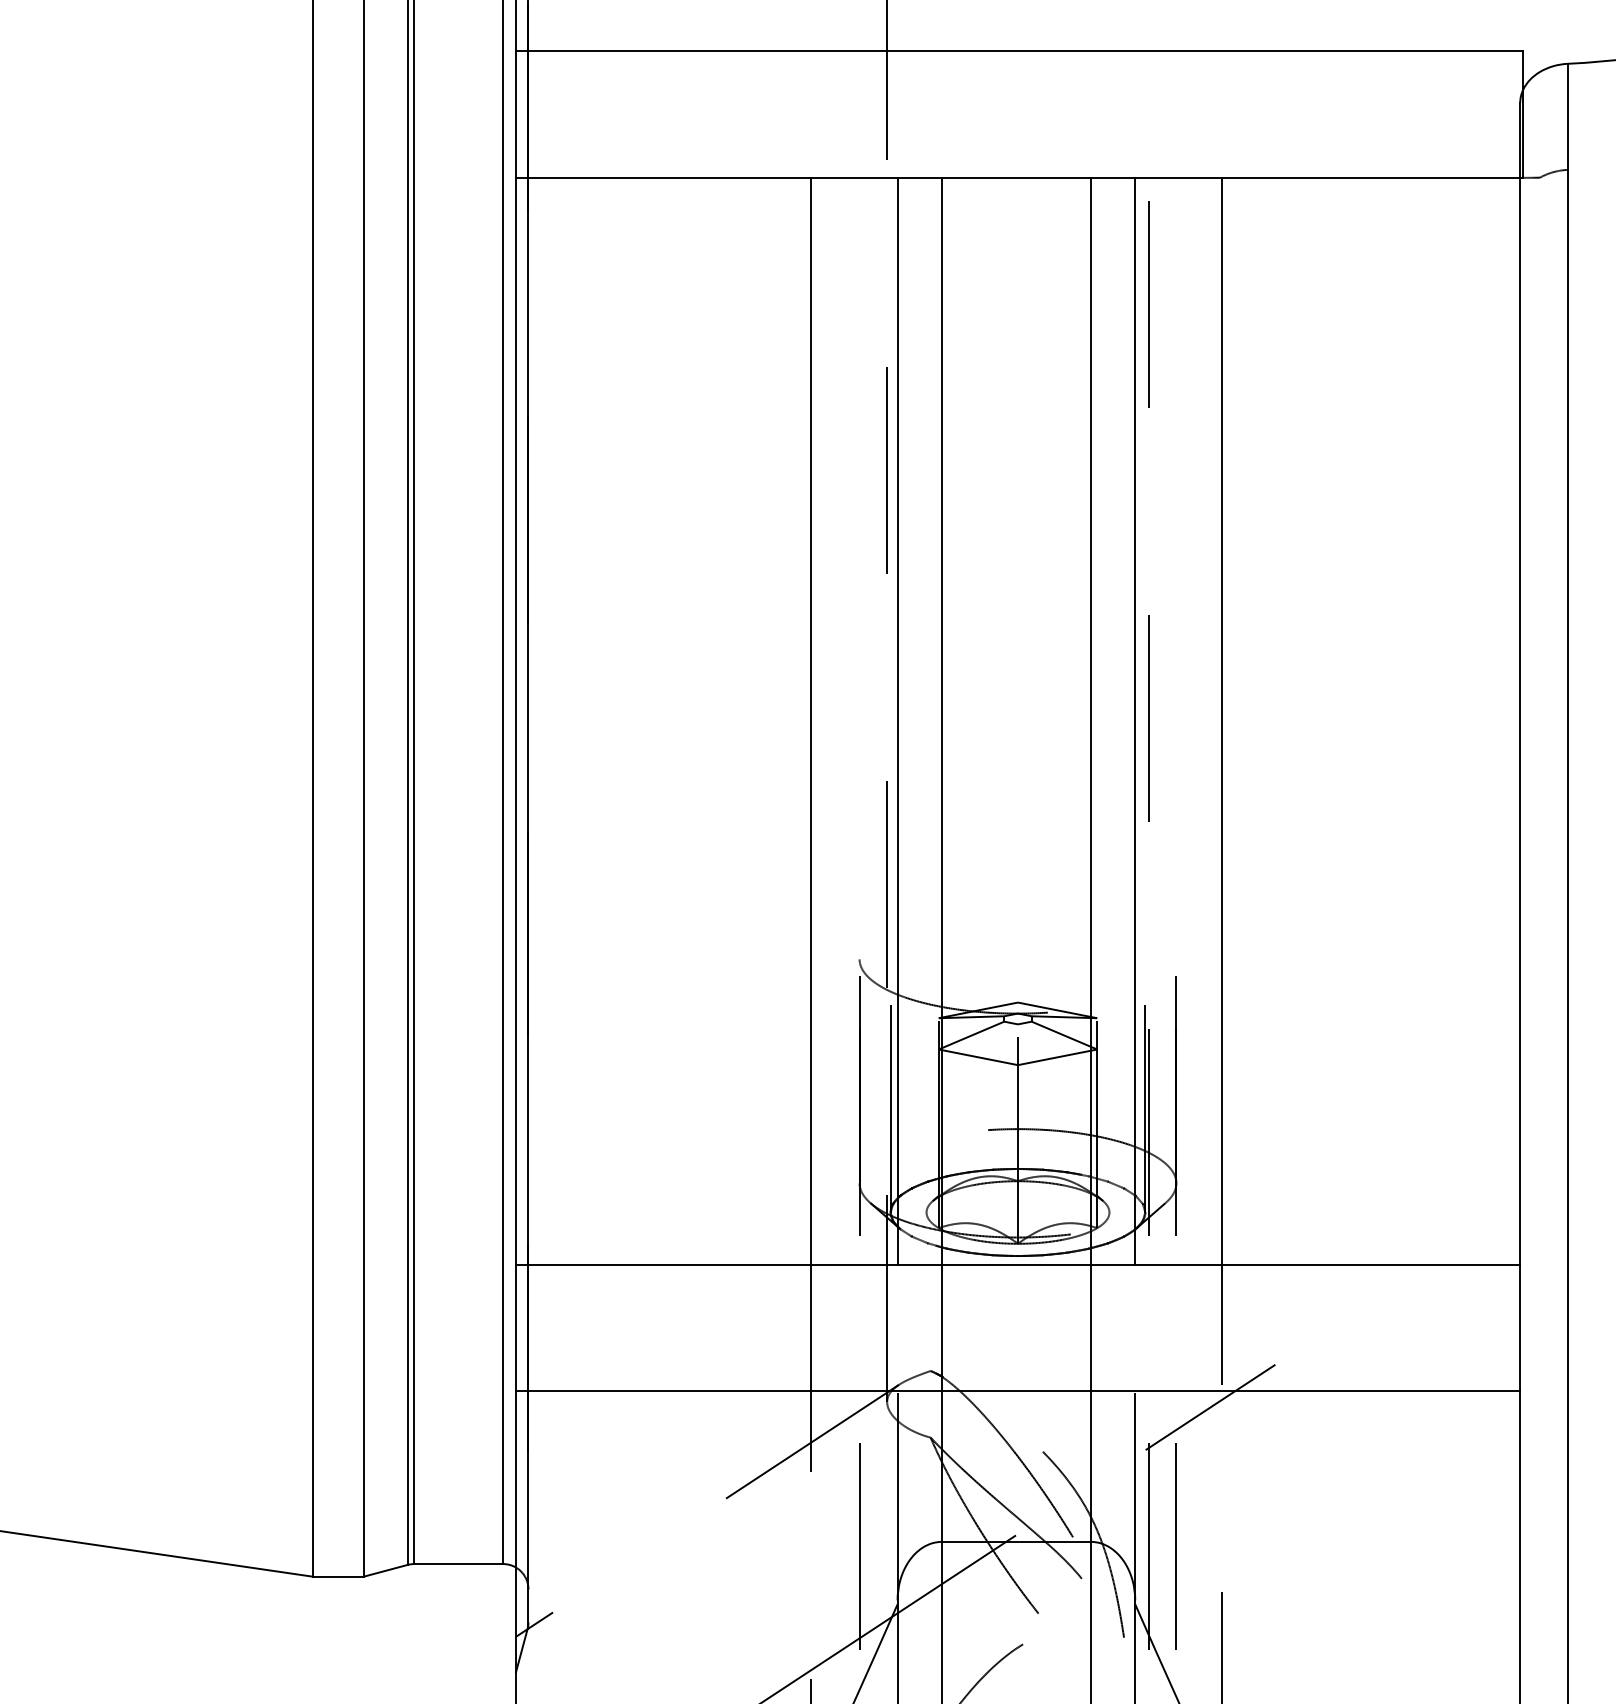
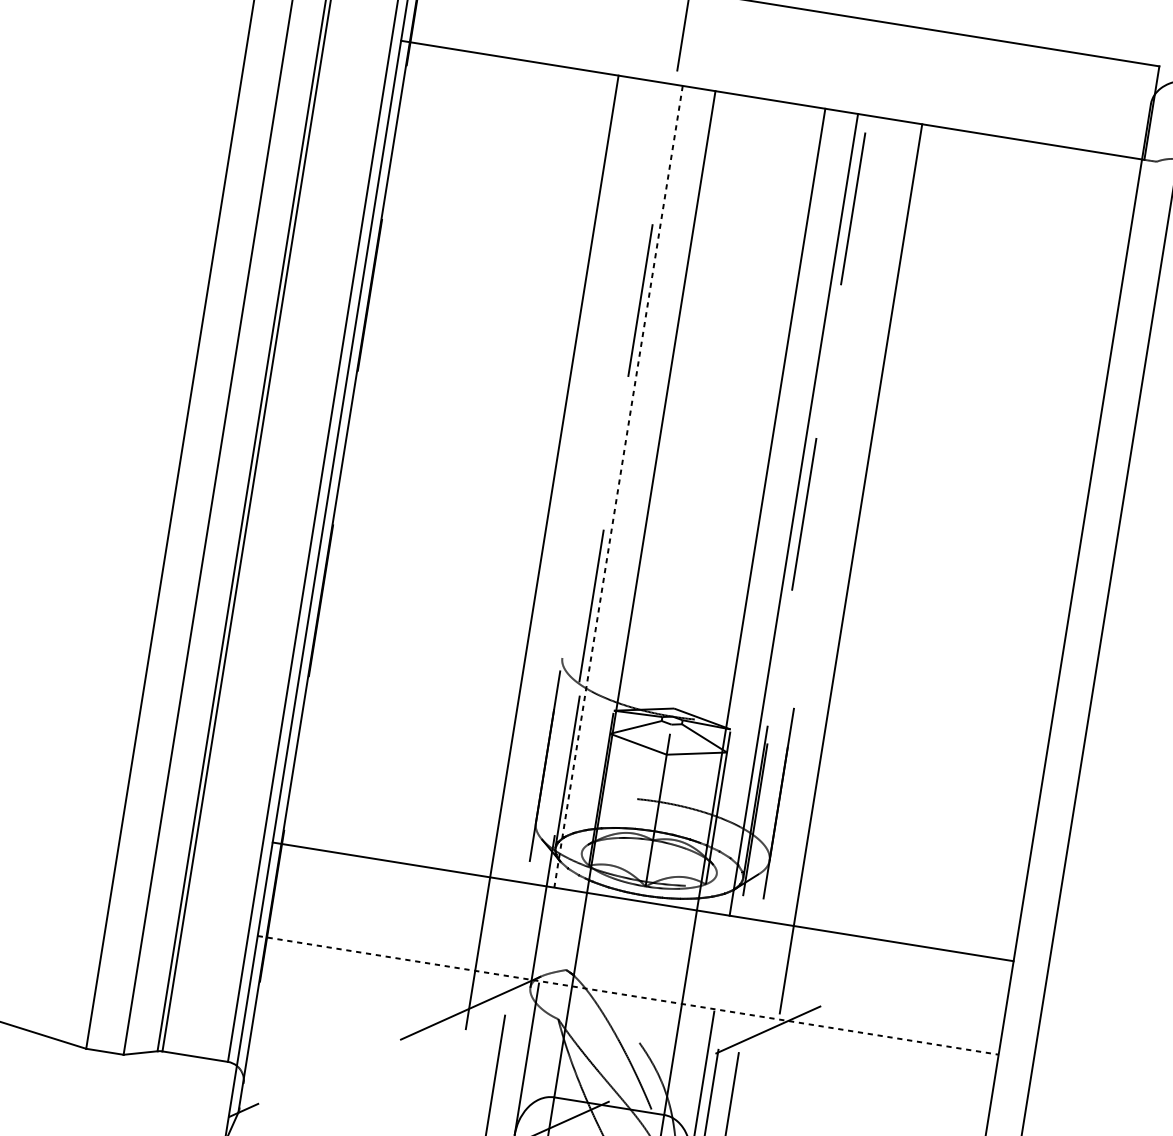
line: (897, 721) -> (618, 486), solid -> dashed
line: (1018, 1391) -> (628, 995), solid -> dashed

